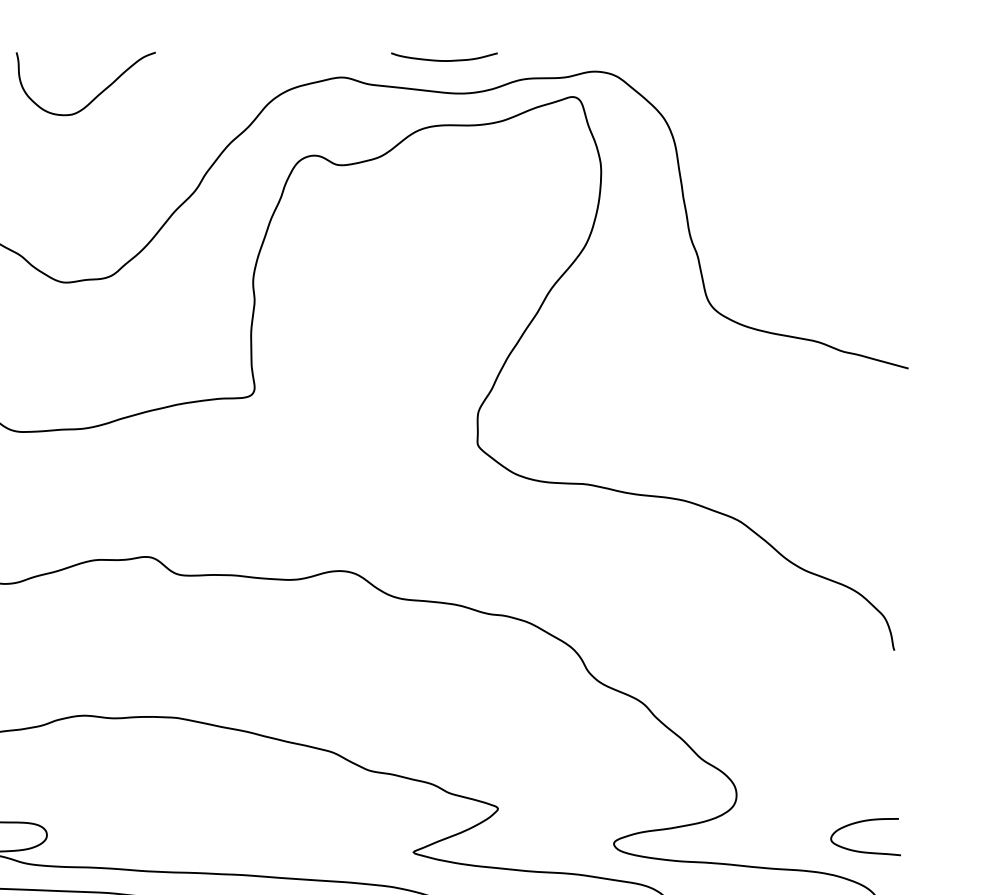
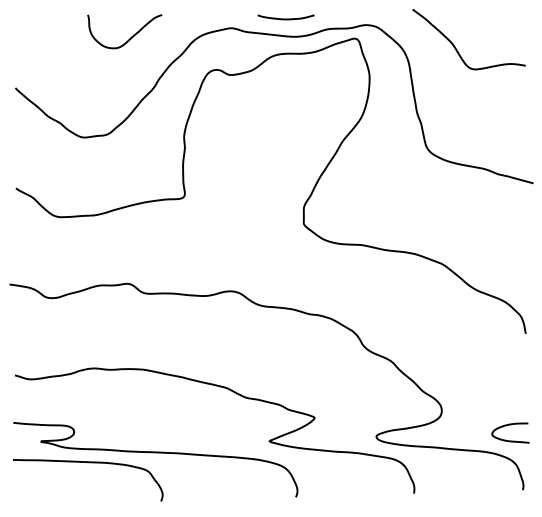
curve: (96, 94) -> (130, 37), moved
curve: (762, 111) -> (455, 46), added

